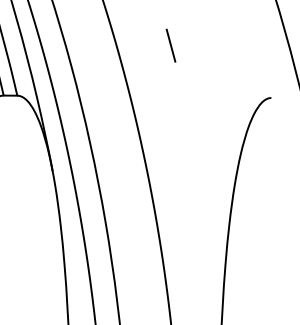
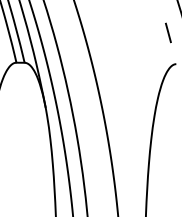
line: (171, 44) -> (168, 32), moved

